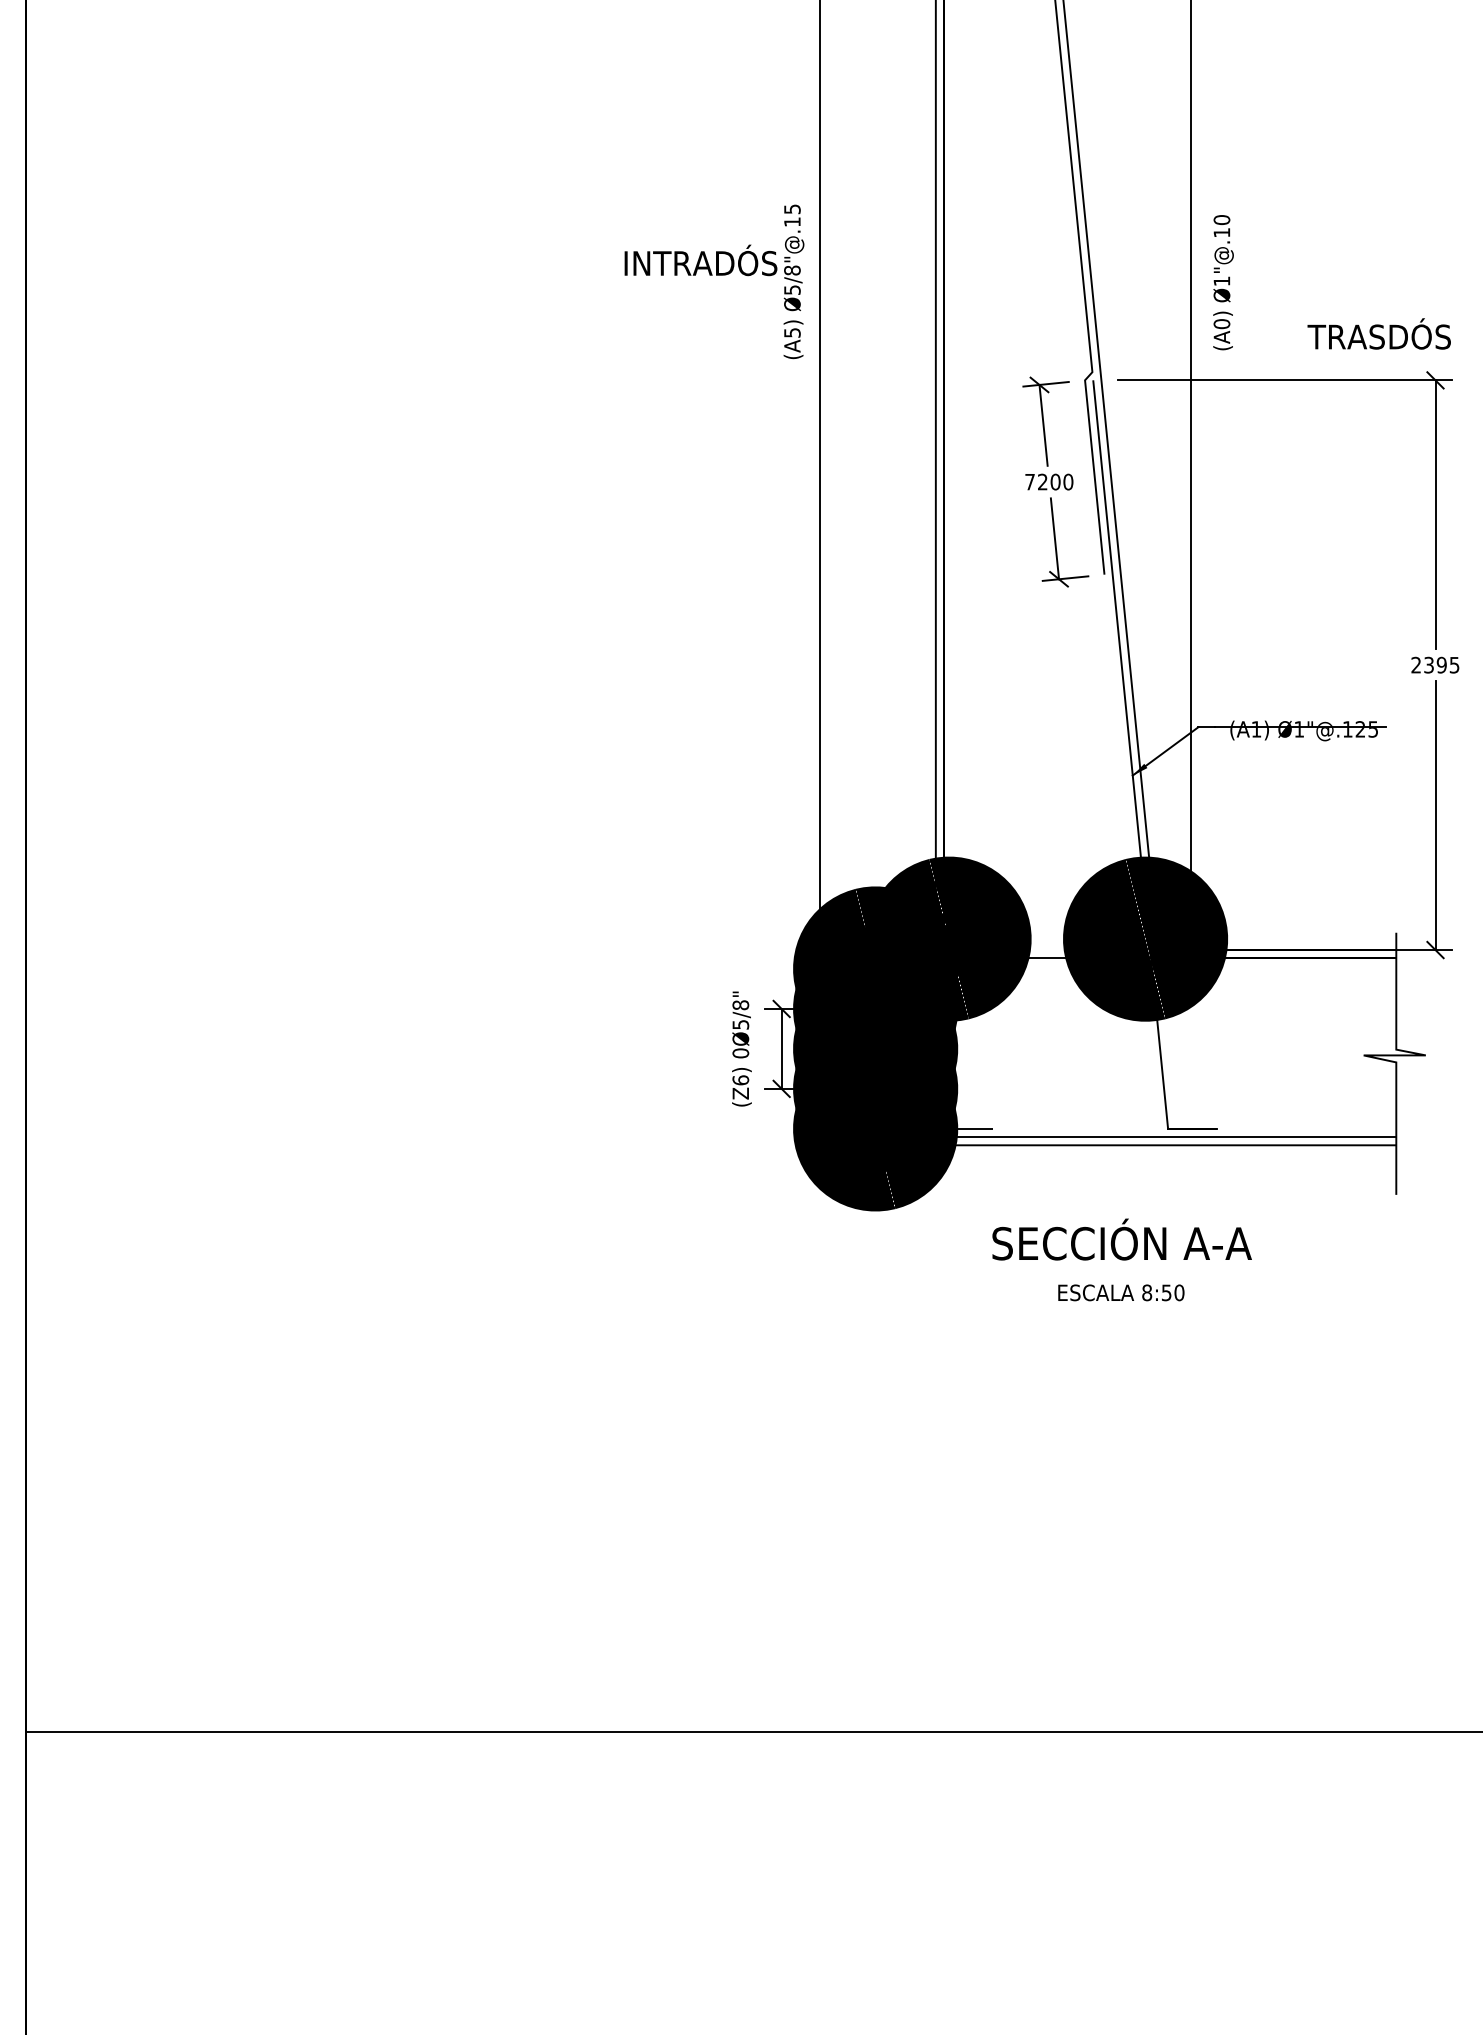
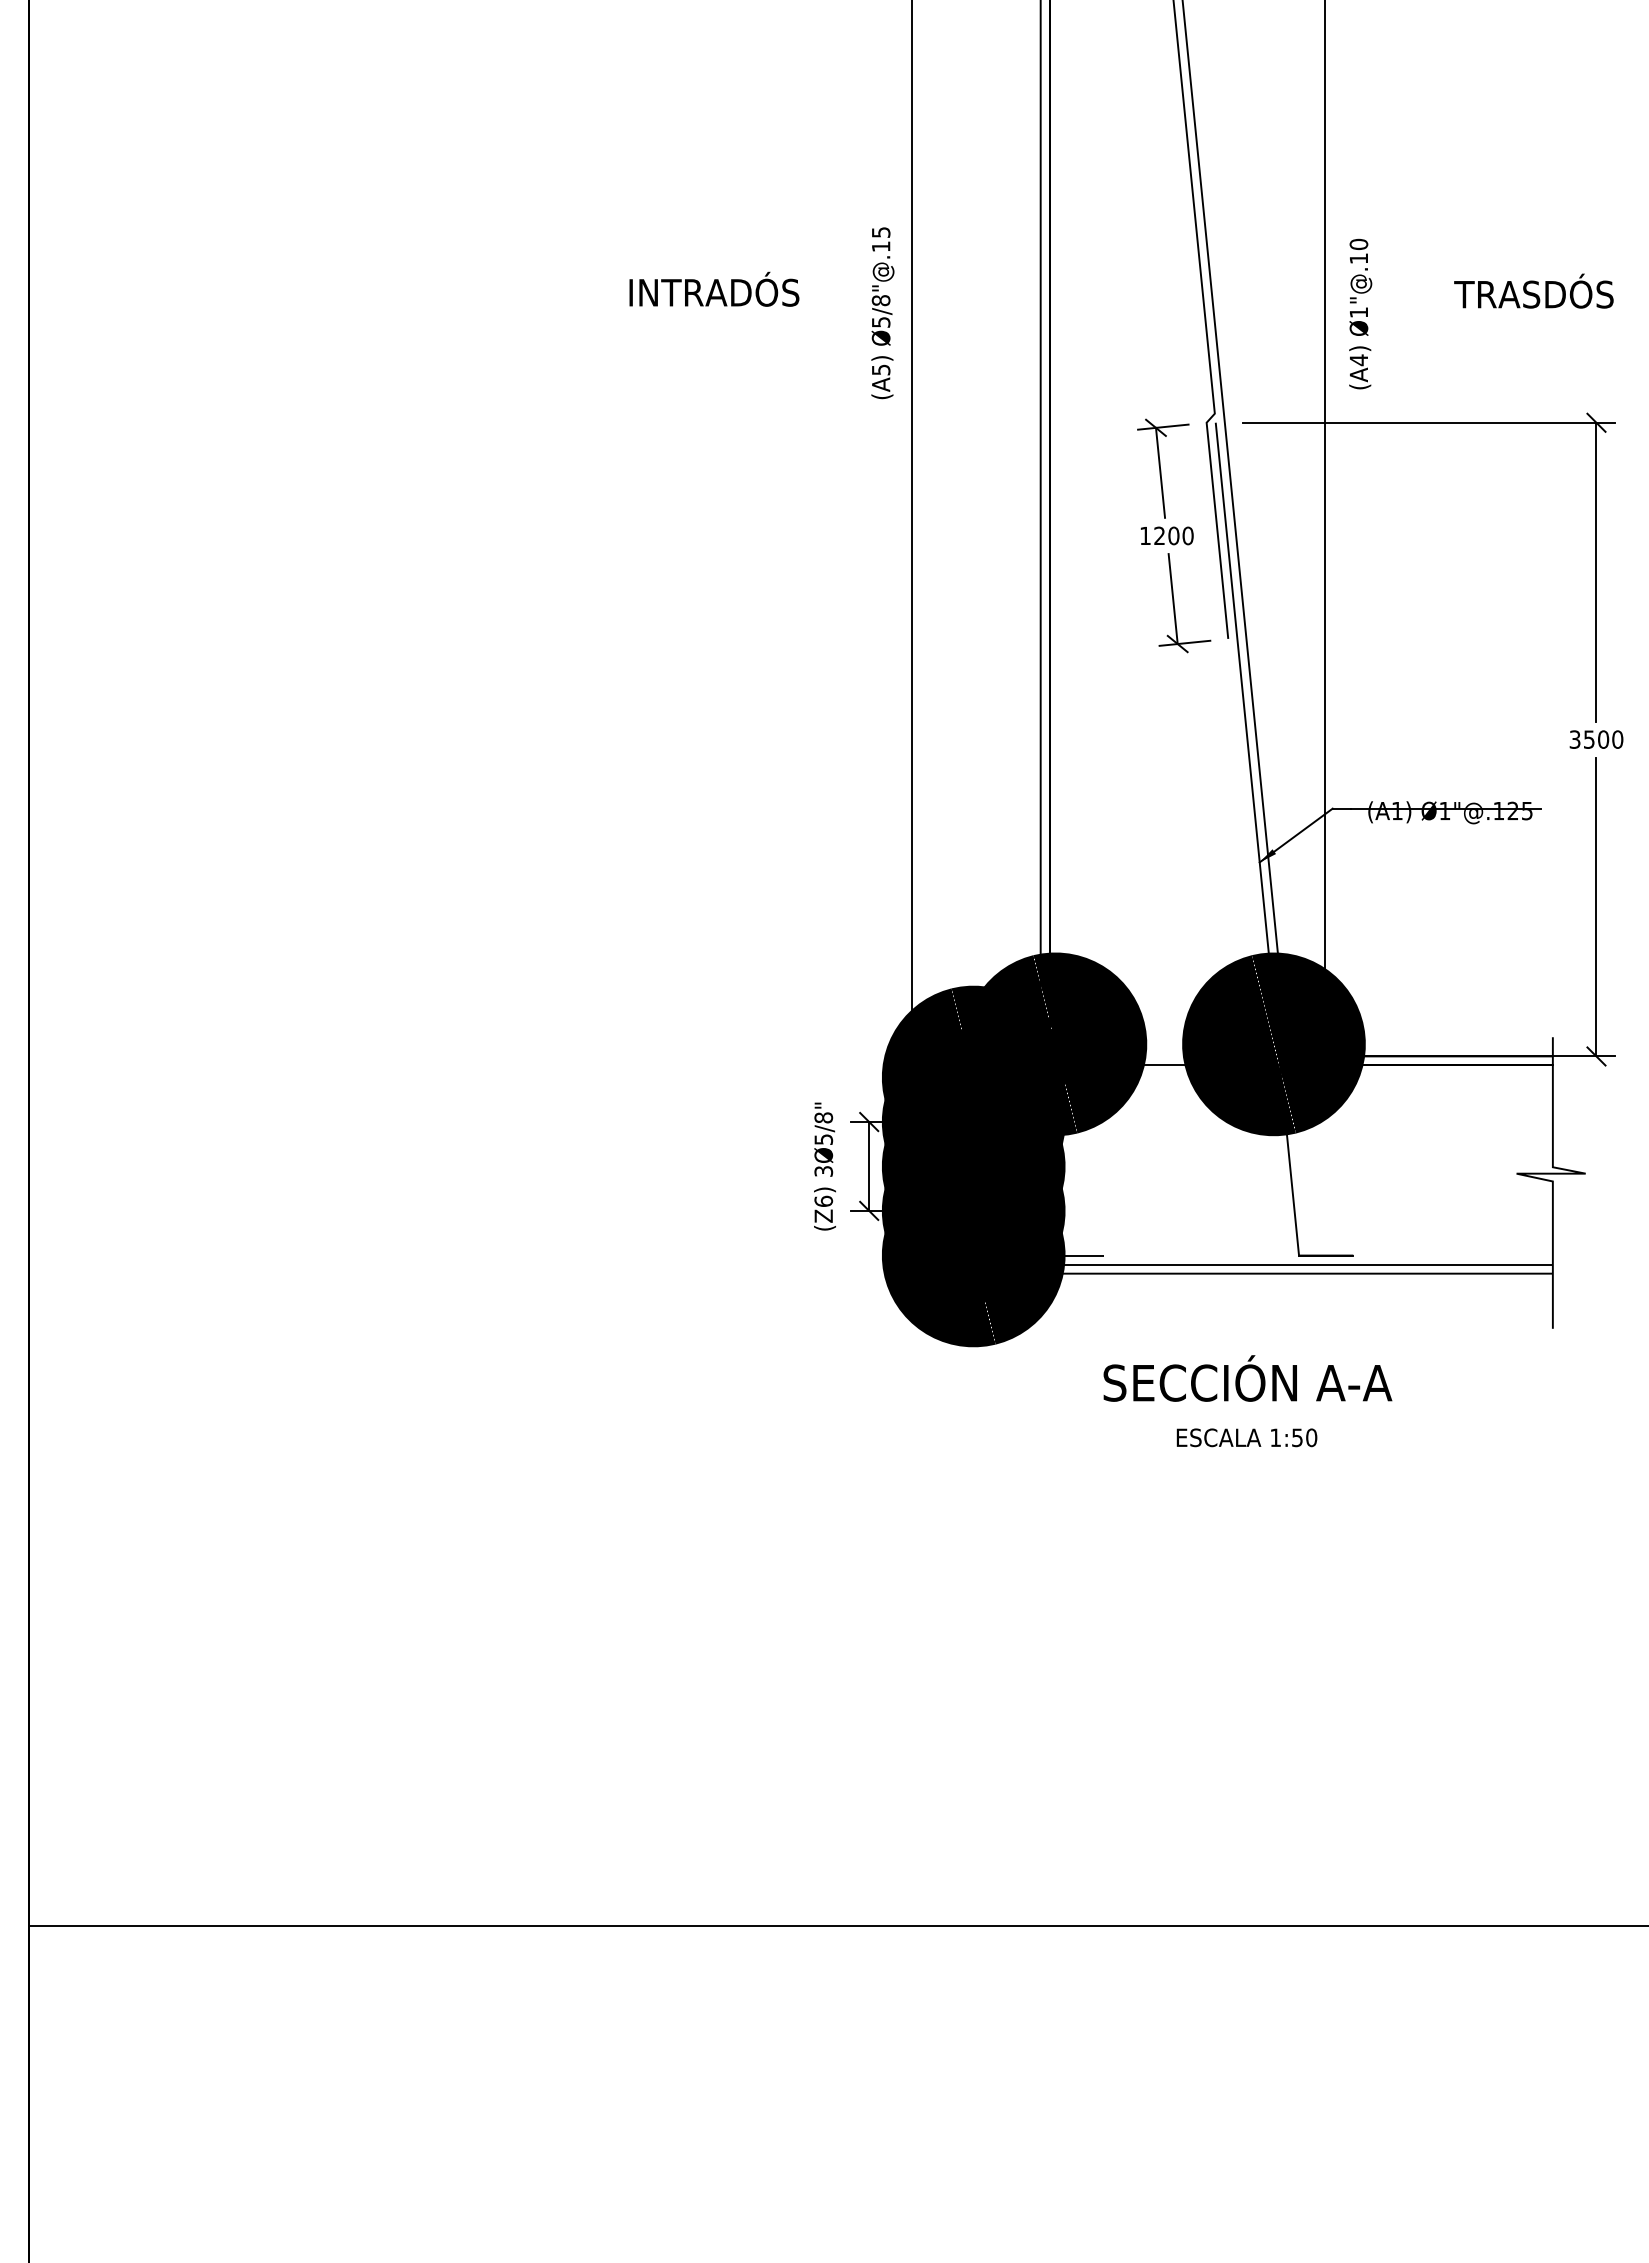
text: (701, 259) -> (714, 288), moved
text: (1221, 324) -> (1358, 360), (A0) -> (A4)
text: (1378, 333) -> (1533, 290), moved
text: (1030, 481) -> (1145, 535), 7200 -> 1200
text: (1435, 665) -> (1596, 739), 2395 -> 3500
text: (740, 1052) -> (823, 1170), 0Ø5/8" -> 3Ø5/8"
text: (1146, 1292) -> (1275, 1437), 8:50 -> 1:50

